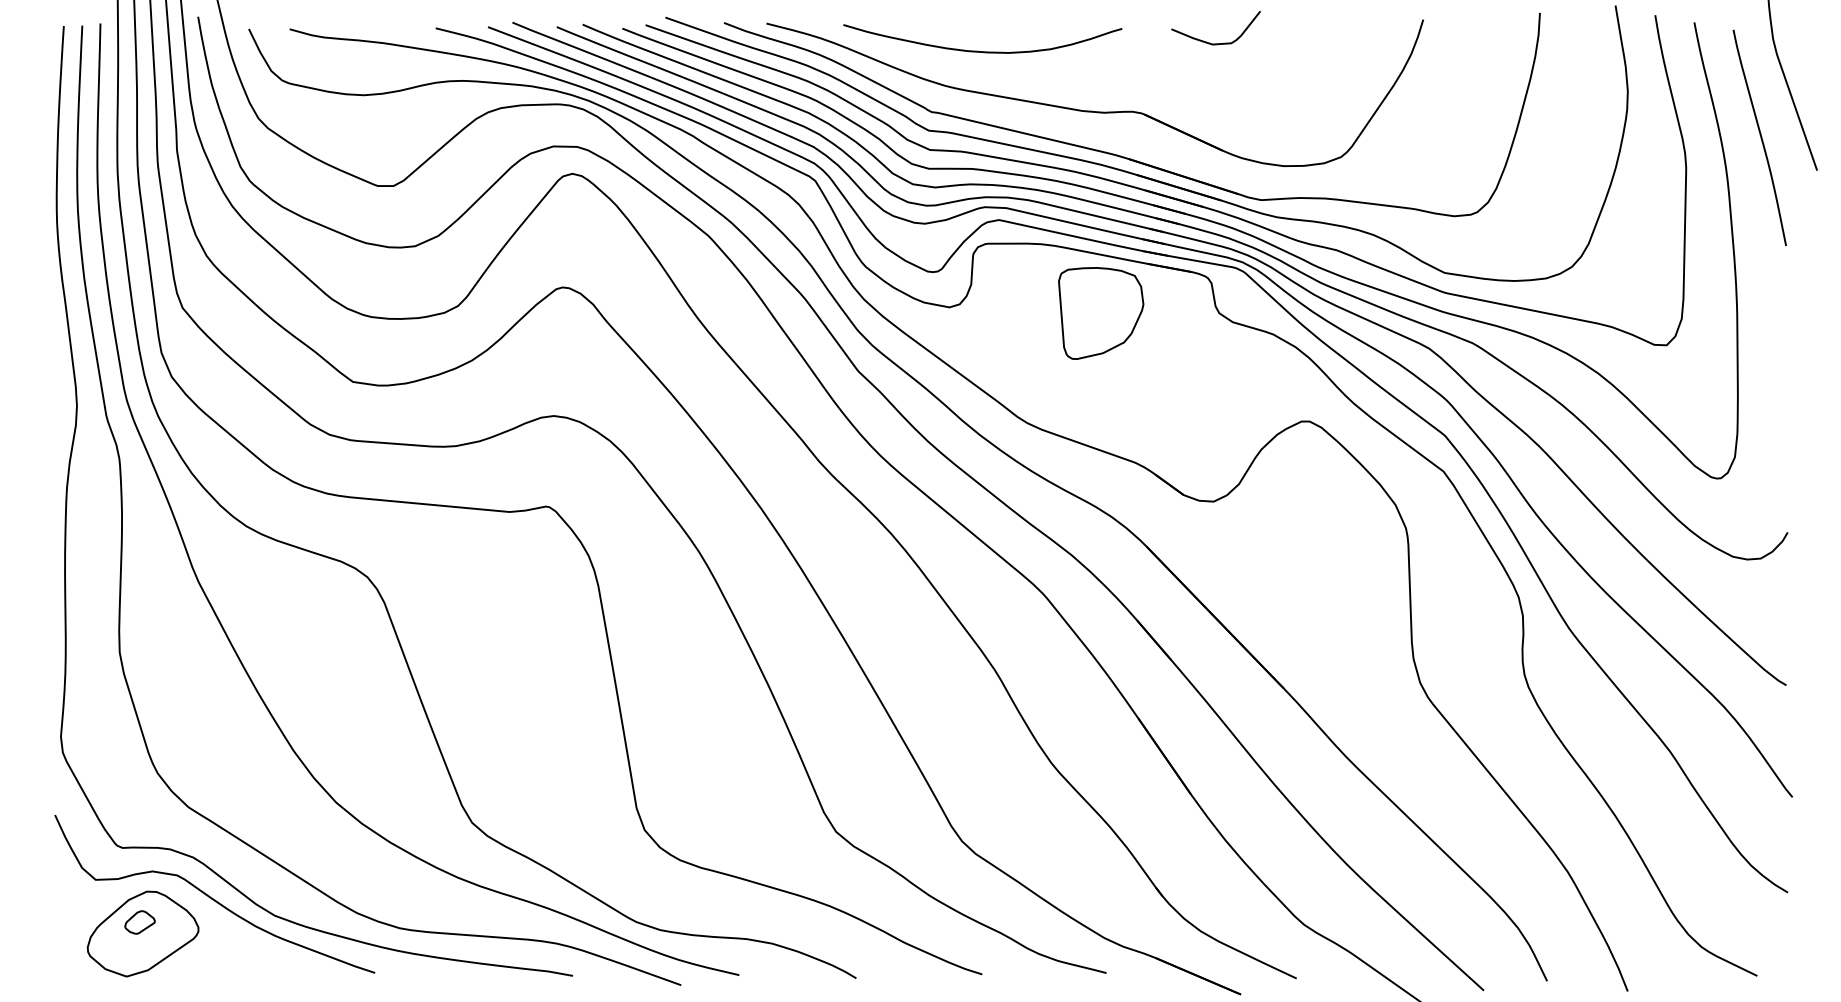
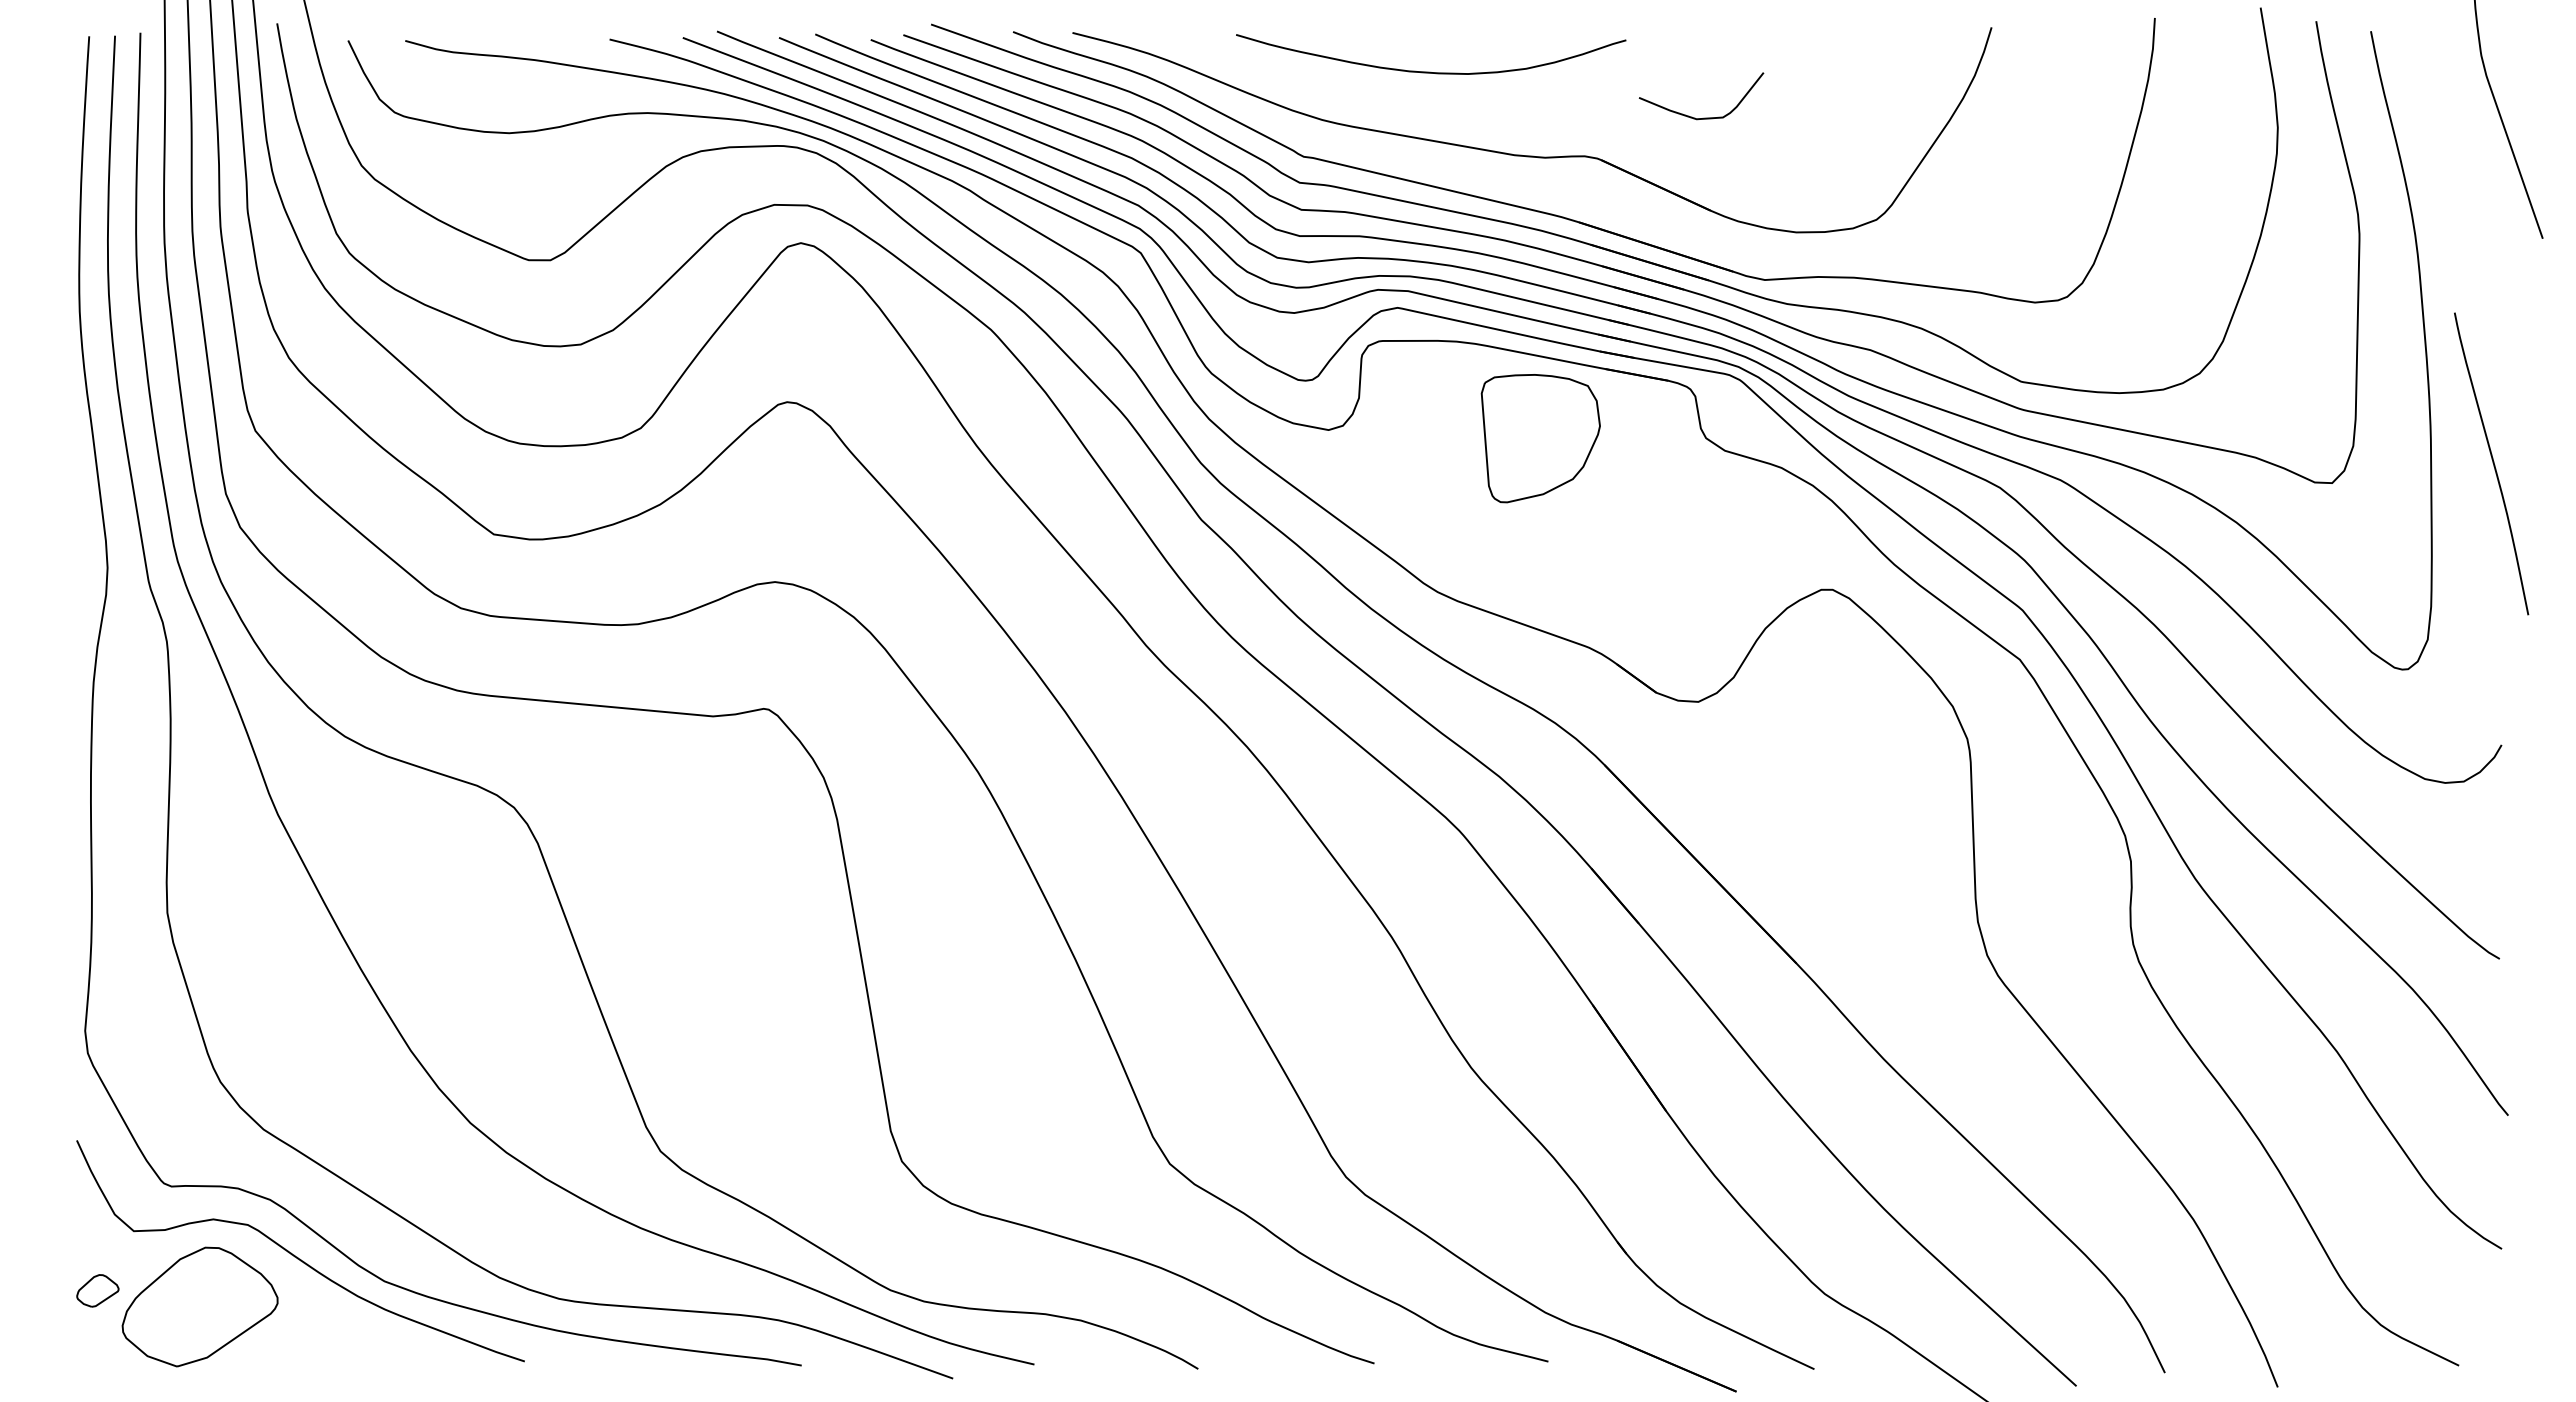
curve: (1217, 43) -> (1703, 117), moved
curve: (982, 51) -> (1430, 71), moved
curve: (1760, 137) -> (2492, 463), moved
part: (139, 922) -> (97, 1290), moved

